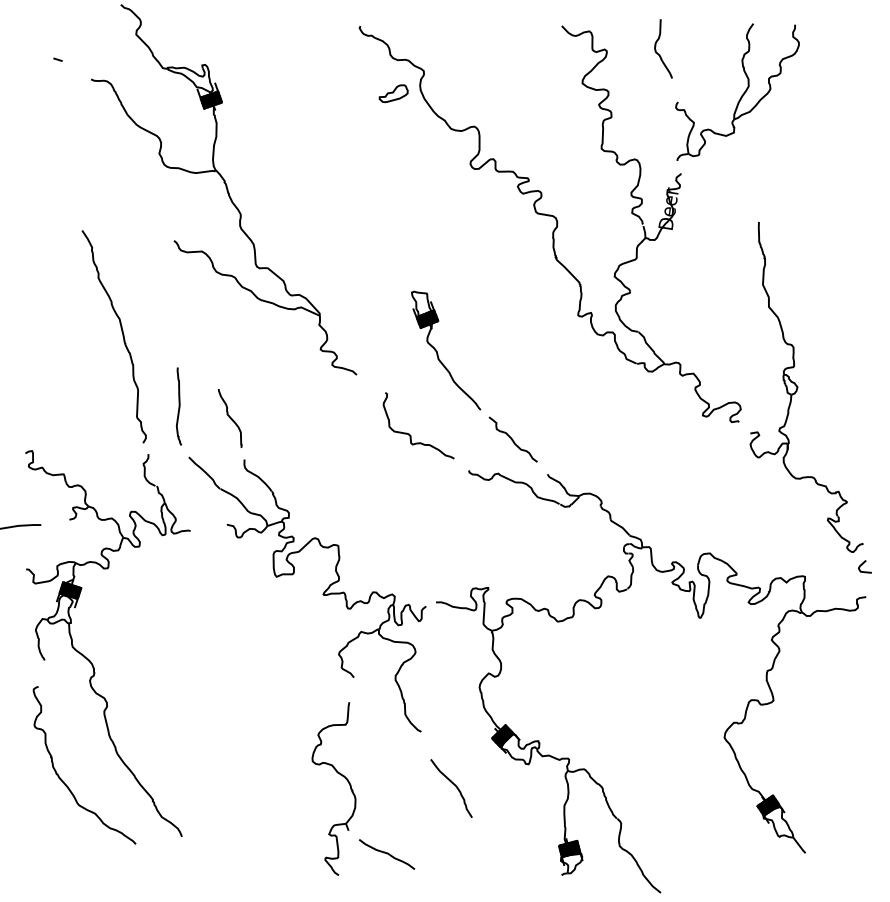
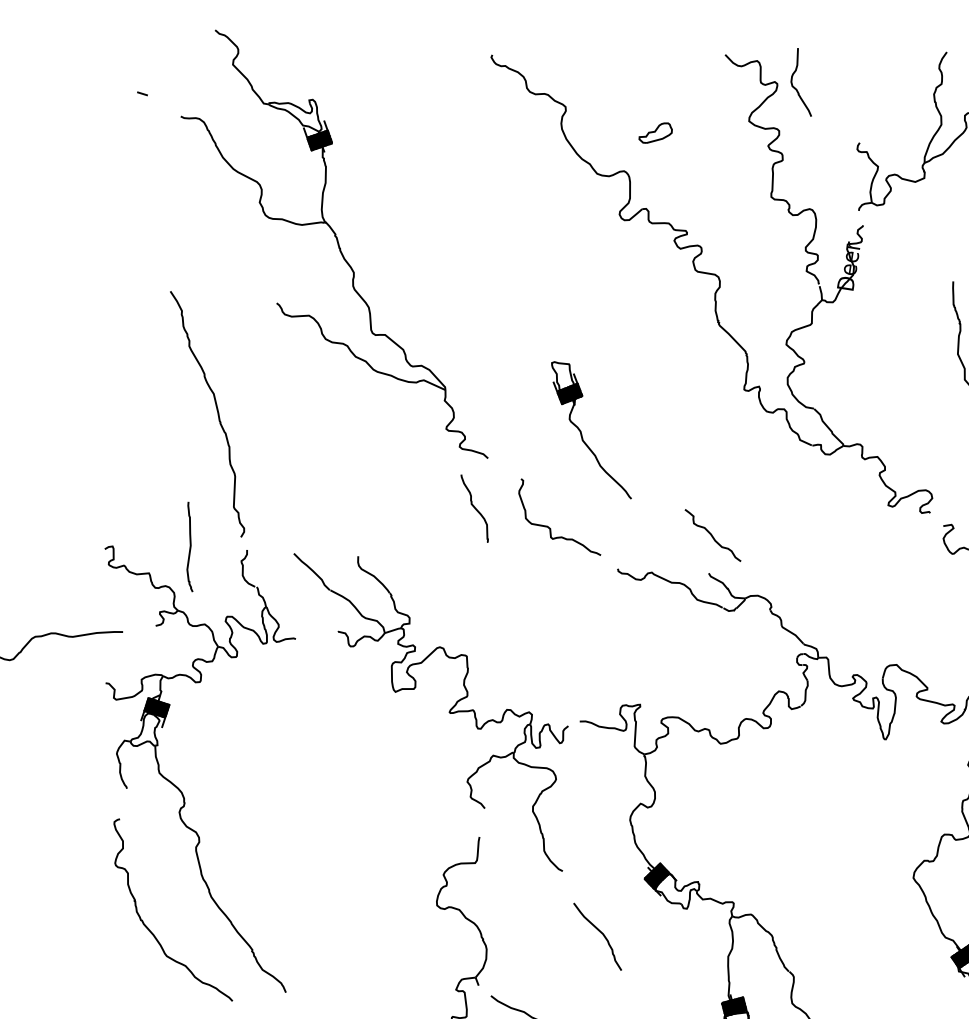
curve: (660, 54) -> (797, 88), moved
part: (393, 93) -> (655, 132), moved
curve: (178, 406) -> (189, 546), moved
curve: (229, 418) -> (473, 508), moved
curve: (512, 439) -> (712, 535), moved

